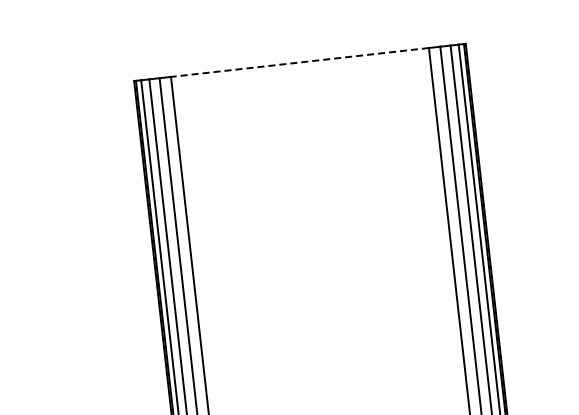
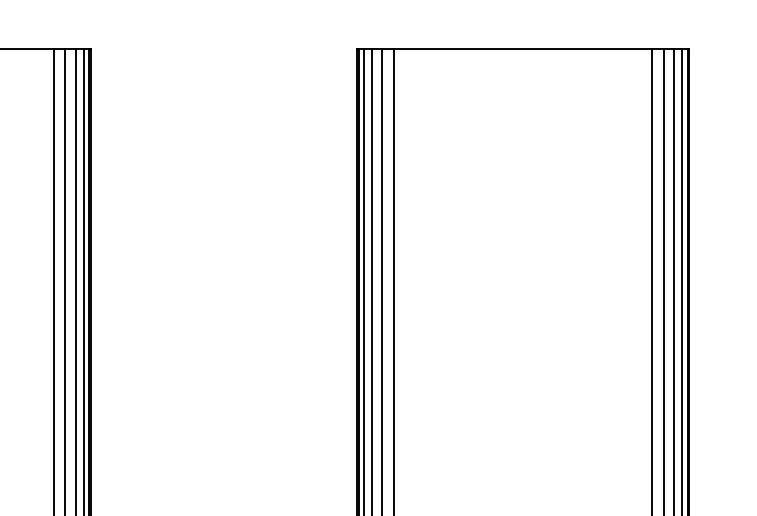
line: (299, 62) -> (522, 49), dashed -> solid

